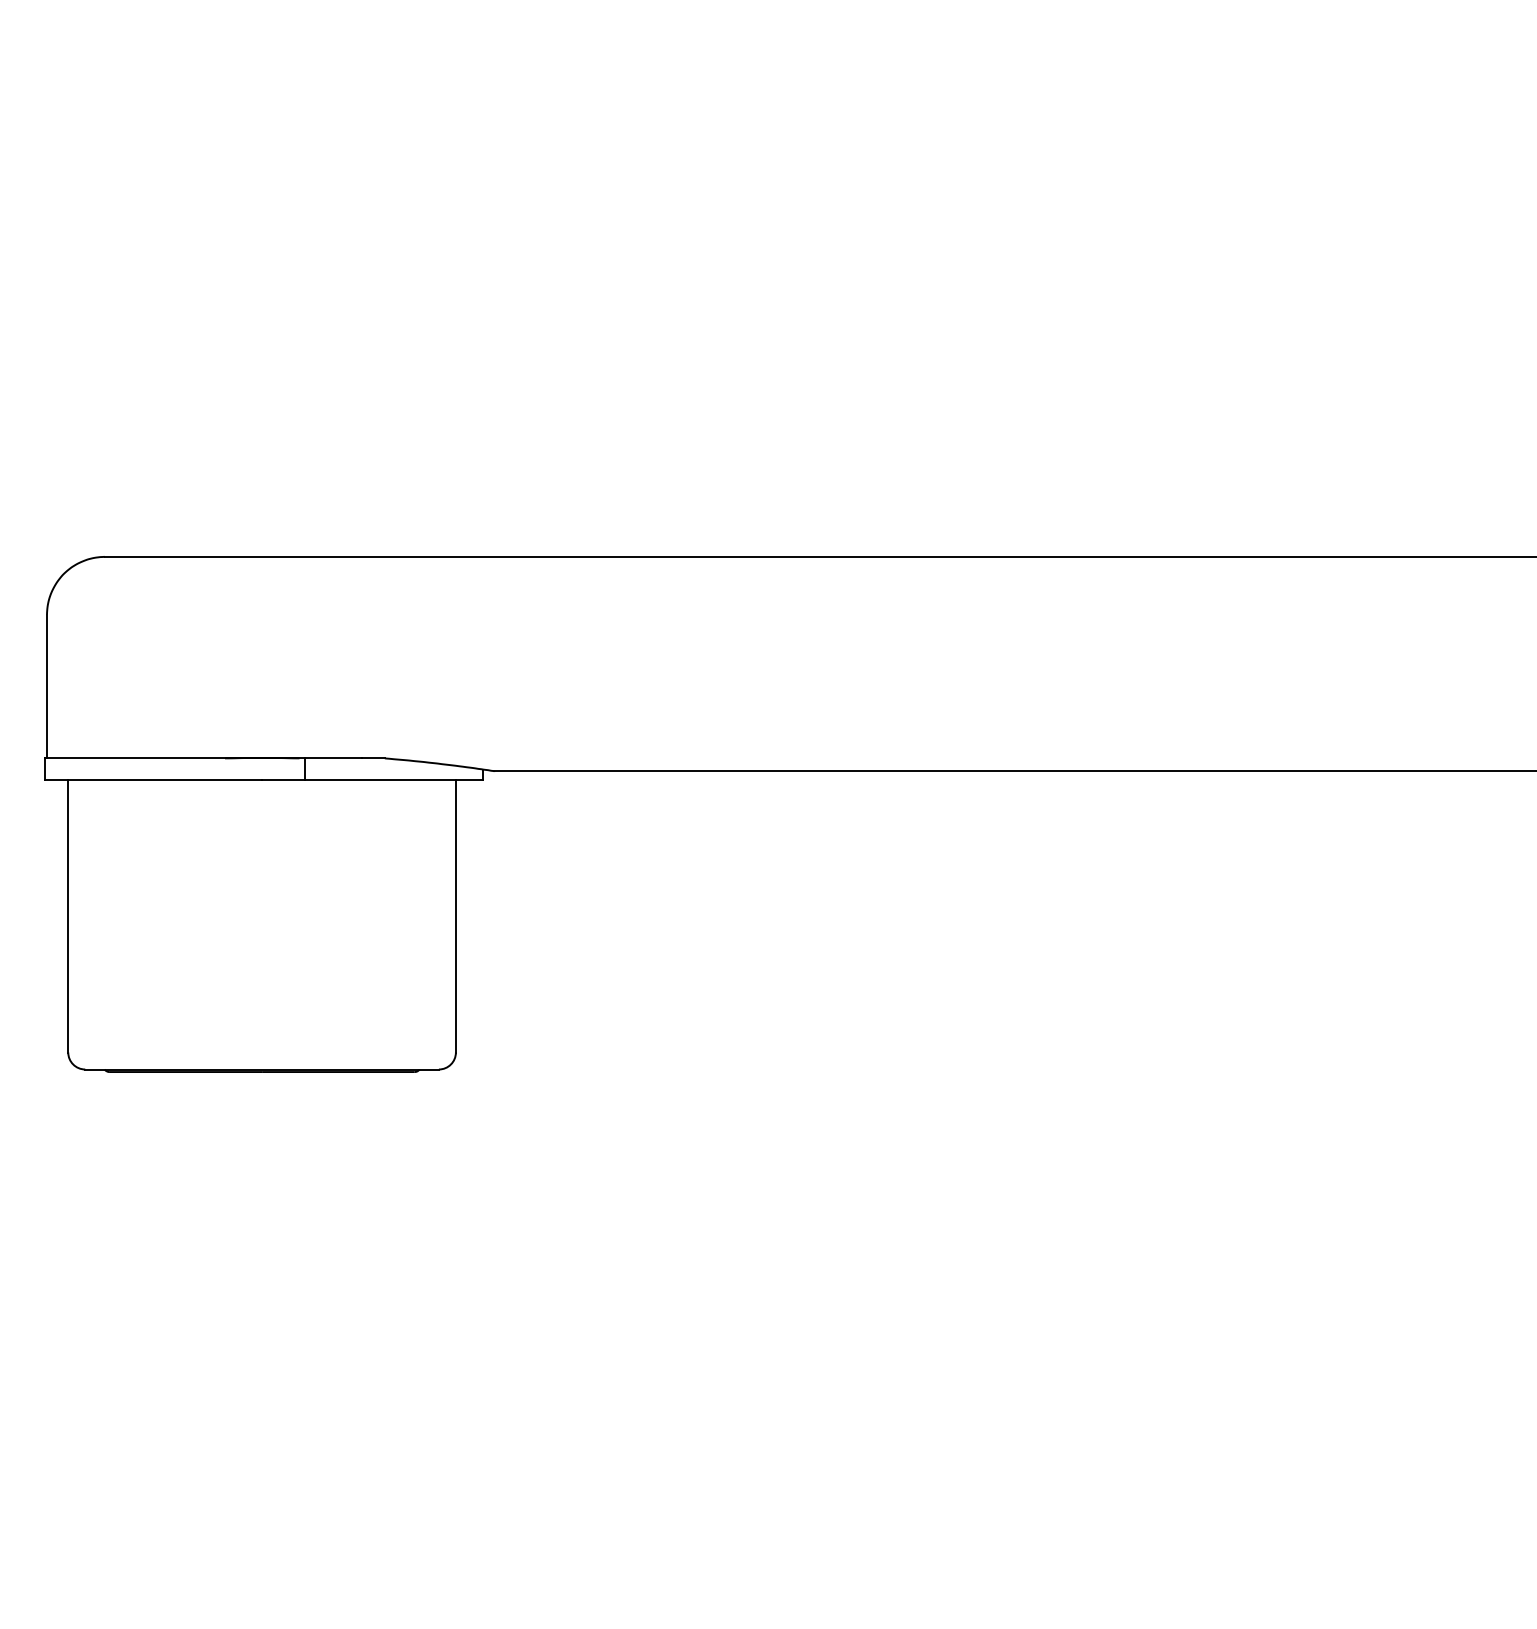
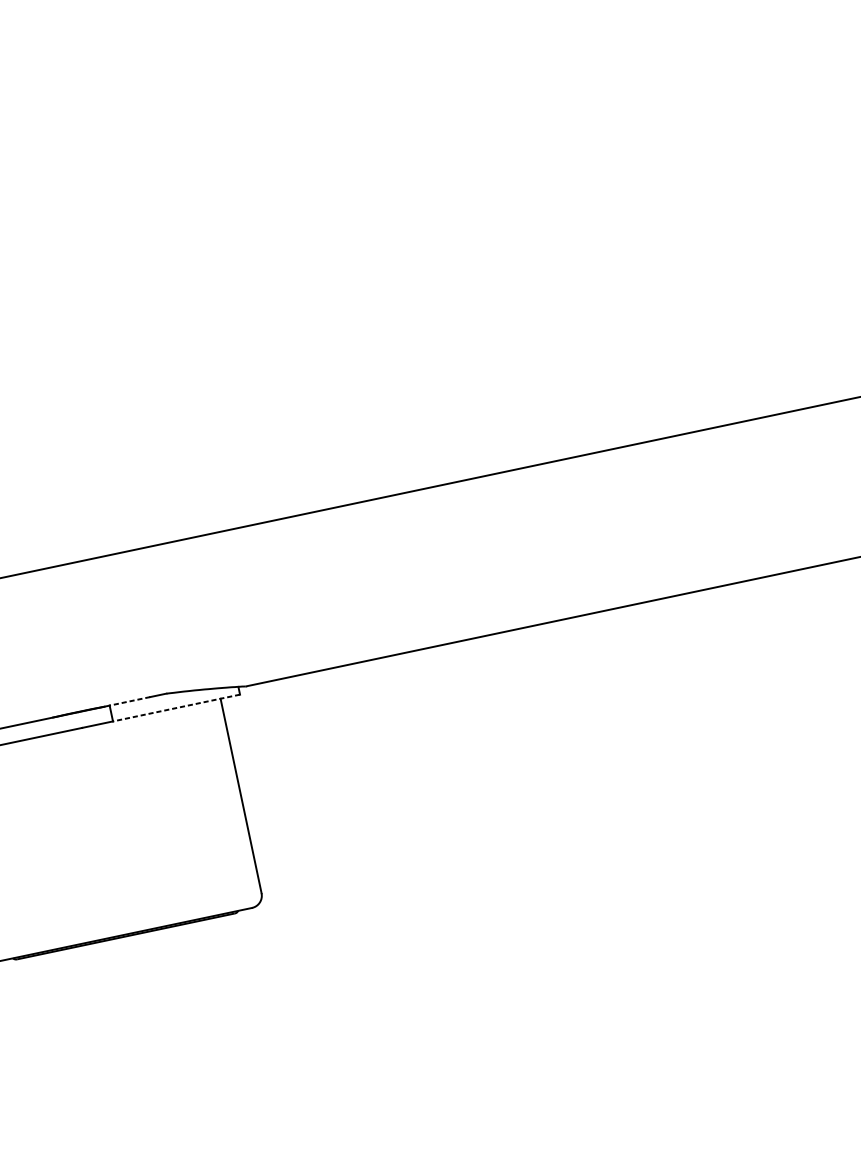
line: (333, 758) -> (129, 701), solid -> dashed
line: (394, 780) -> (176, 708), solid -> dashed

